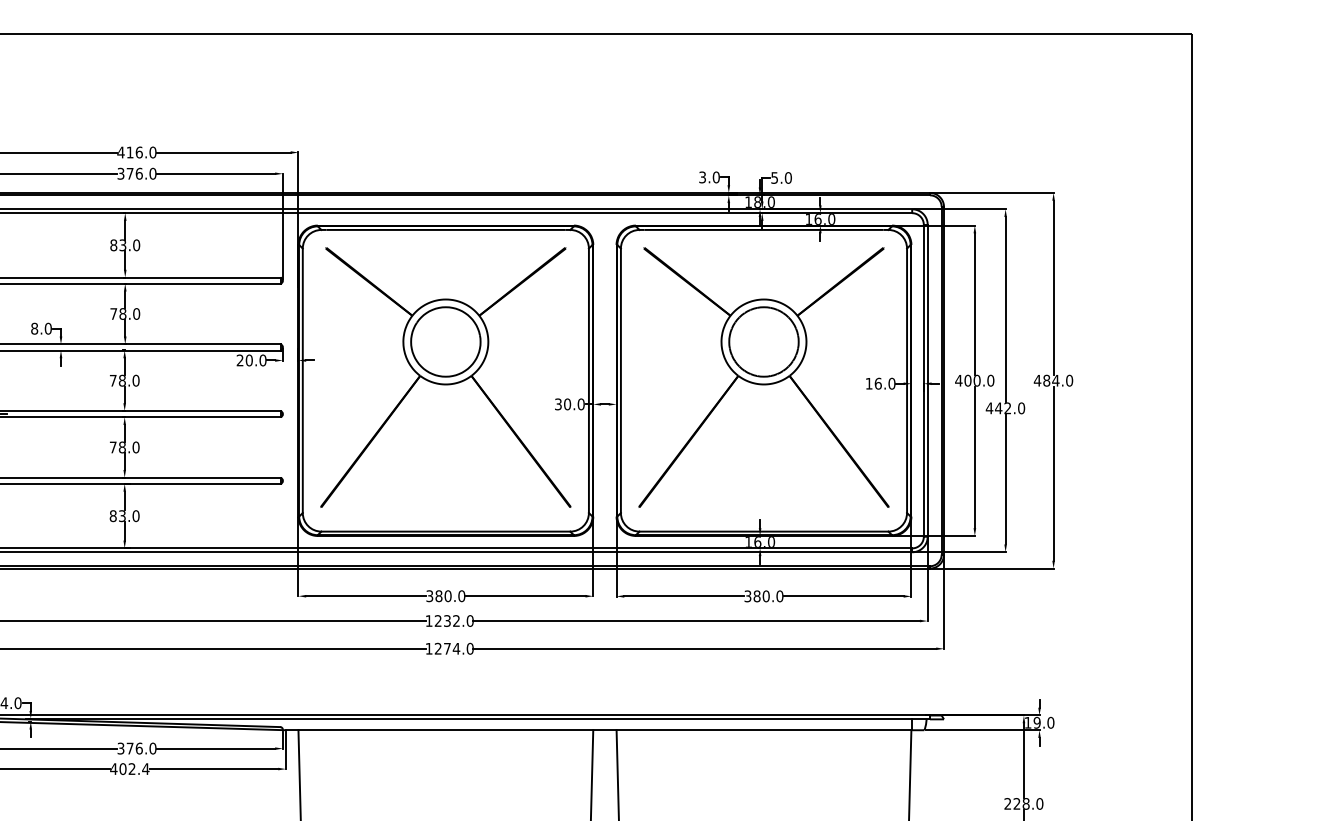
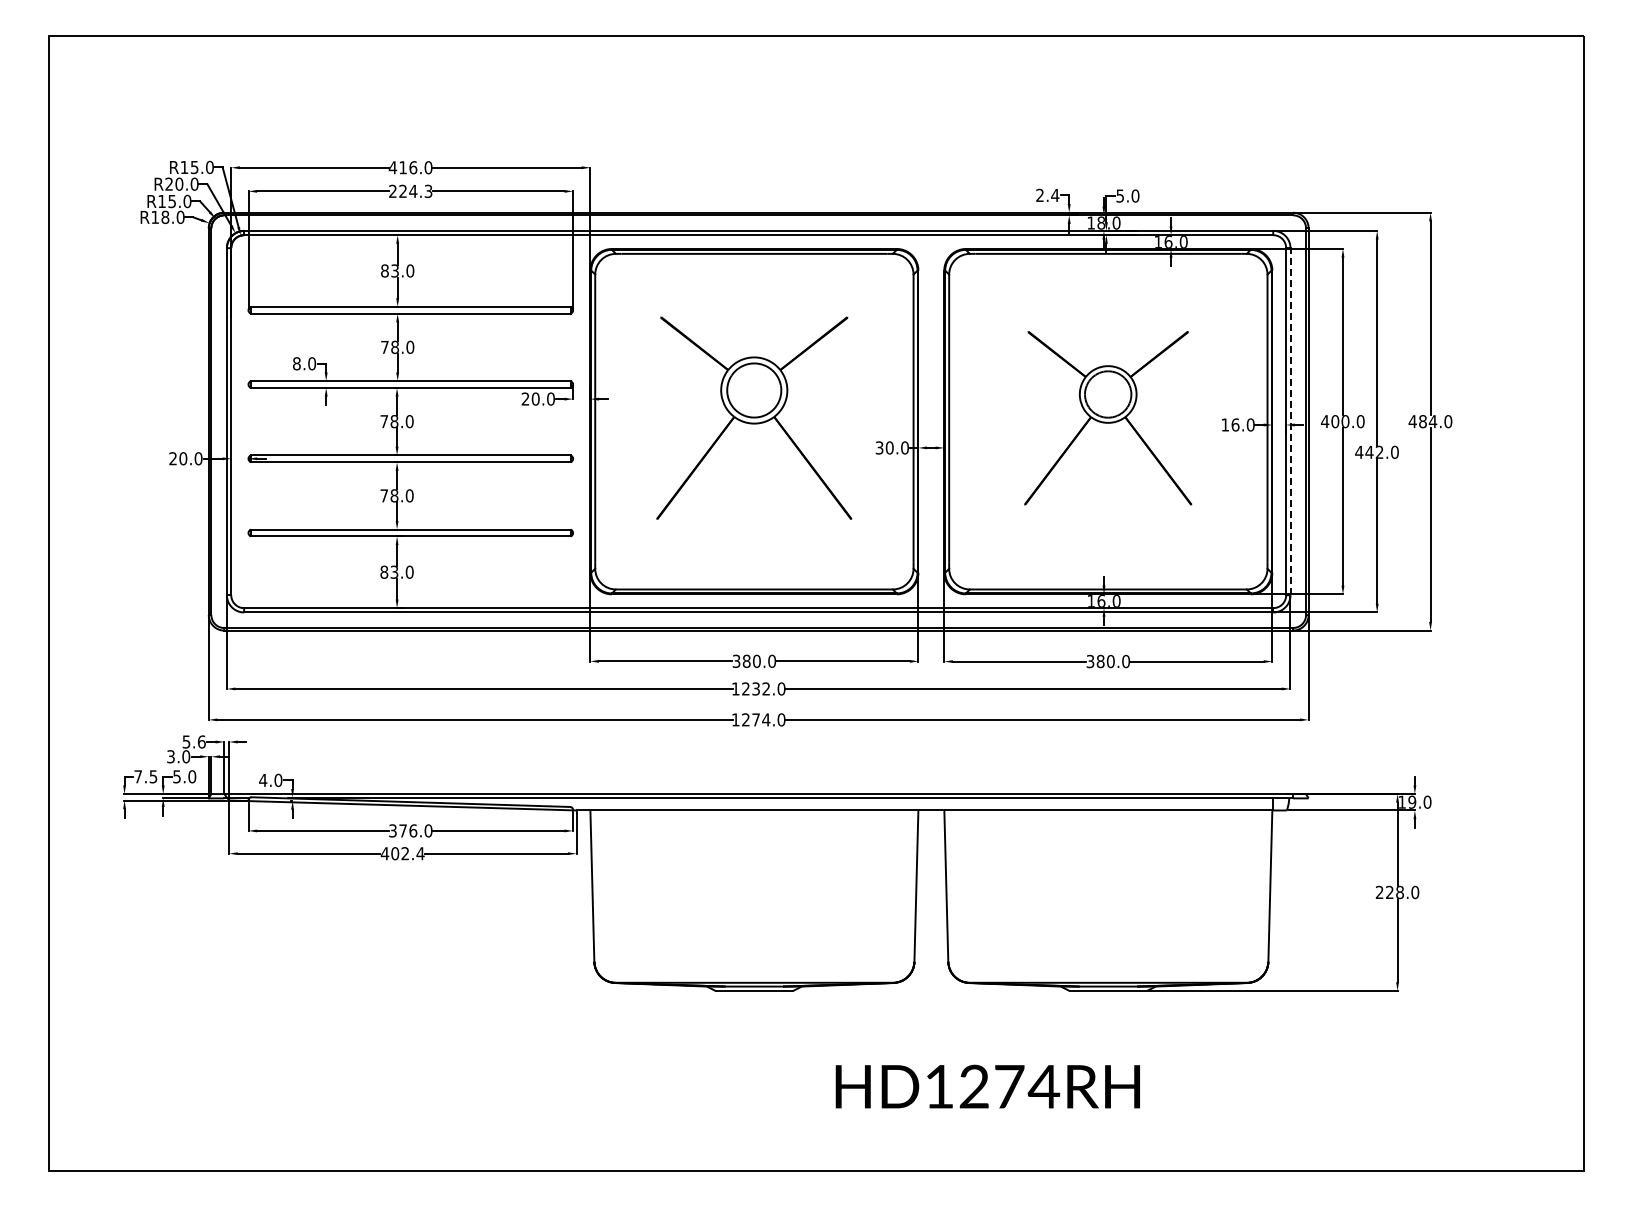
text: (136, 173) -> (410, 191), 376.0 -> 224.3
text: (709, 177) -> (1047, 195), 3.0 -> 2.4
part: (445, 377) -> (753, 418), size x0.7
part: (763, 377) -> (1107, 418), size x0.6
line: (927, 380) -> (1290, 421), solid -> dashed

